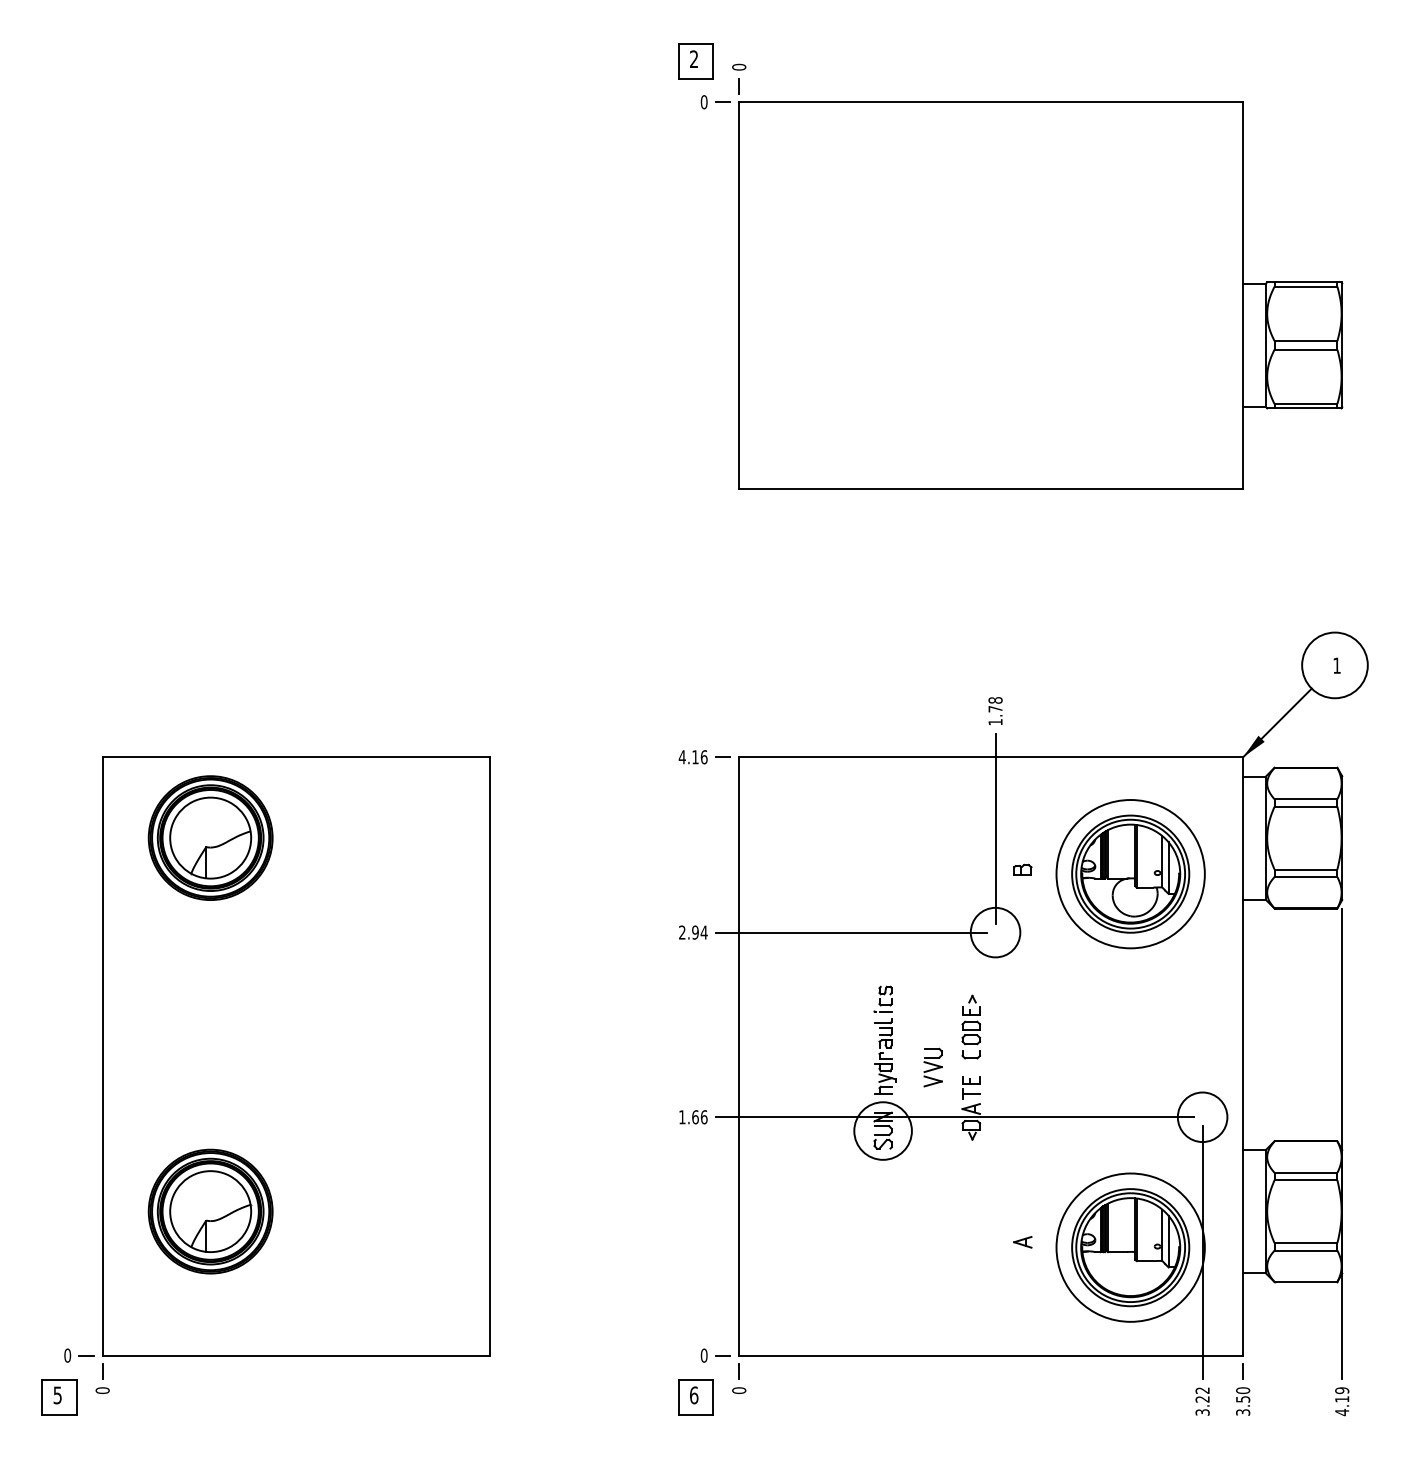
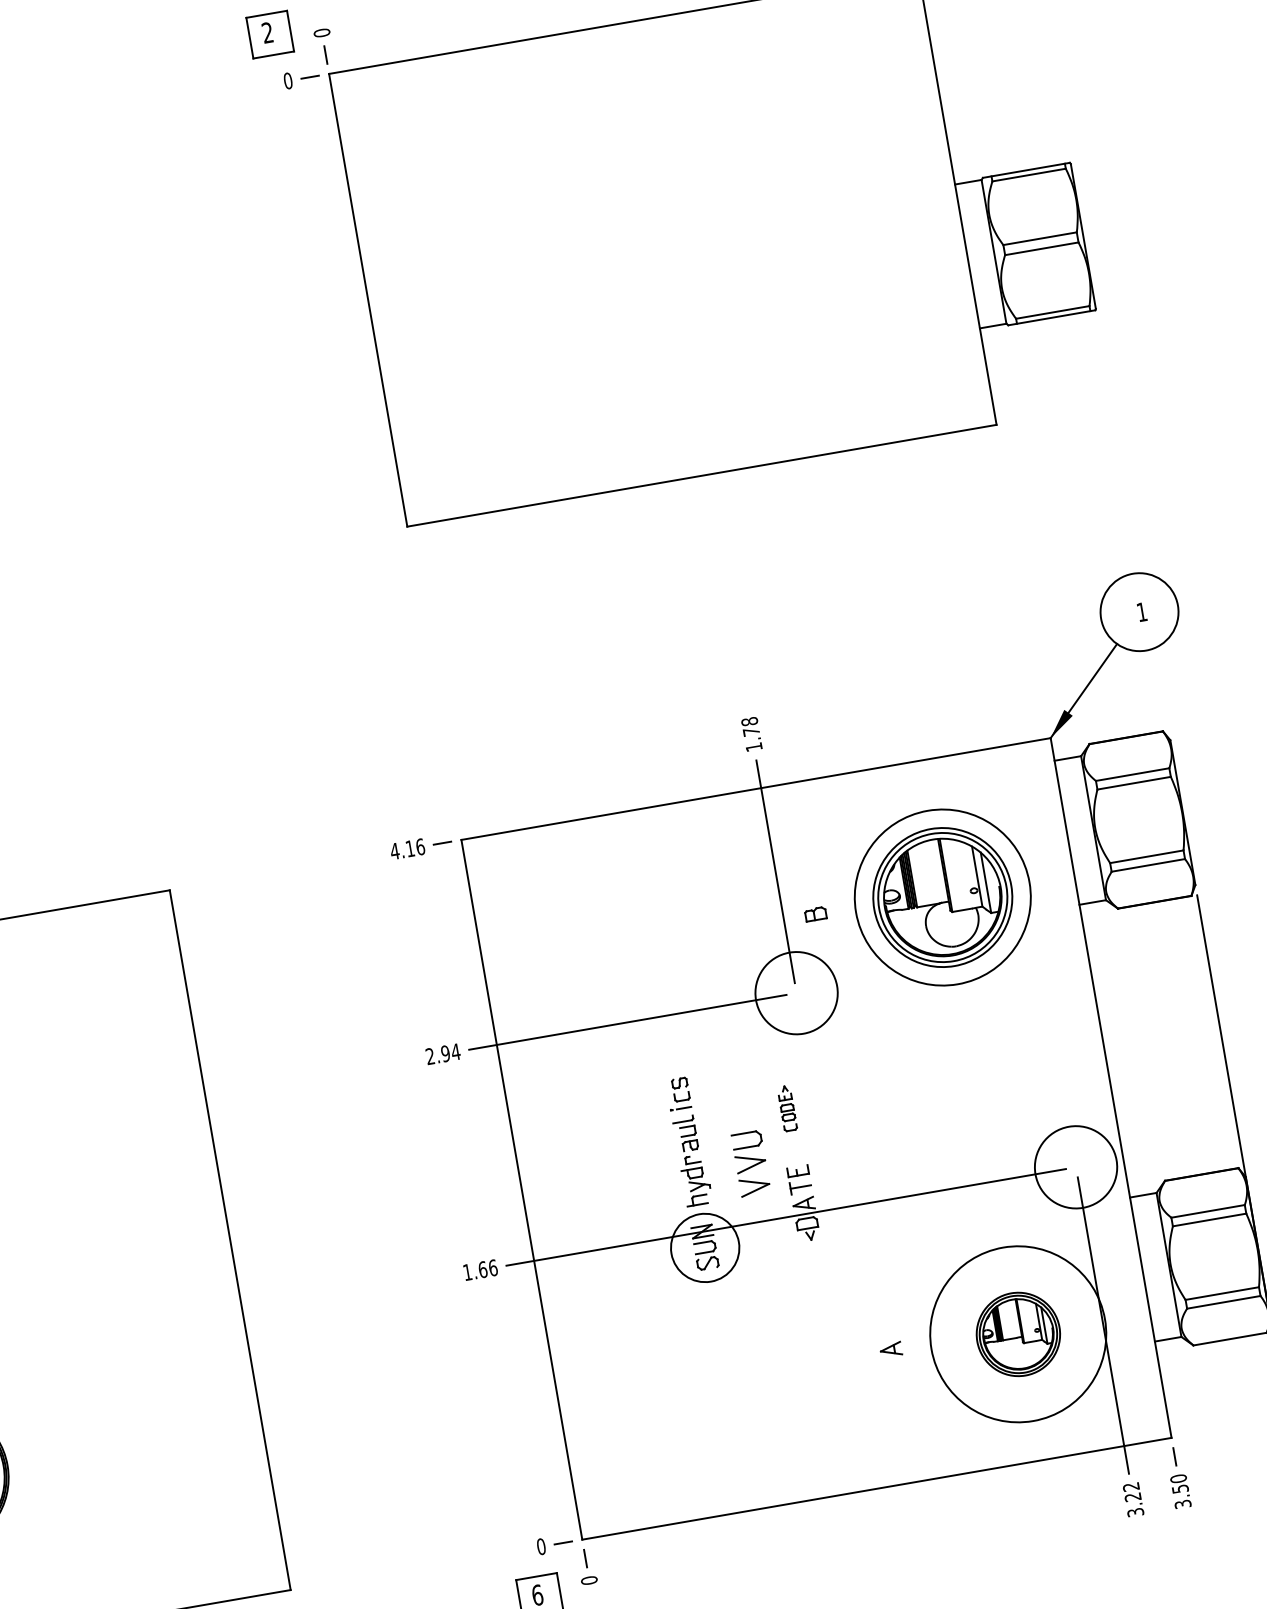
circle: (995, 932) -> (796, 993), size x1.4
part: (971, 1026) -> (787, 1107), size x0.6
part: (932, 1067) -> (750, 1163), size x1.4
circle: (1202, 1117) -> (1075, 1167), size x1.4
part: (1130, 1247) -> (1017, 1334), size x0.6

